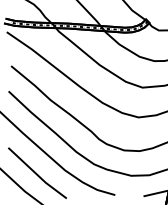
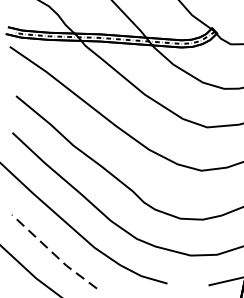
line: (37, 174) -> (54, 253), solid -> dashed

